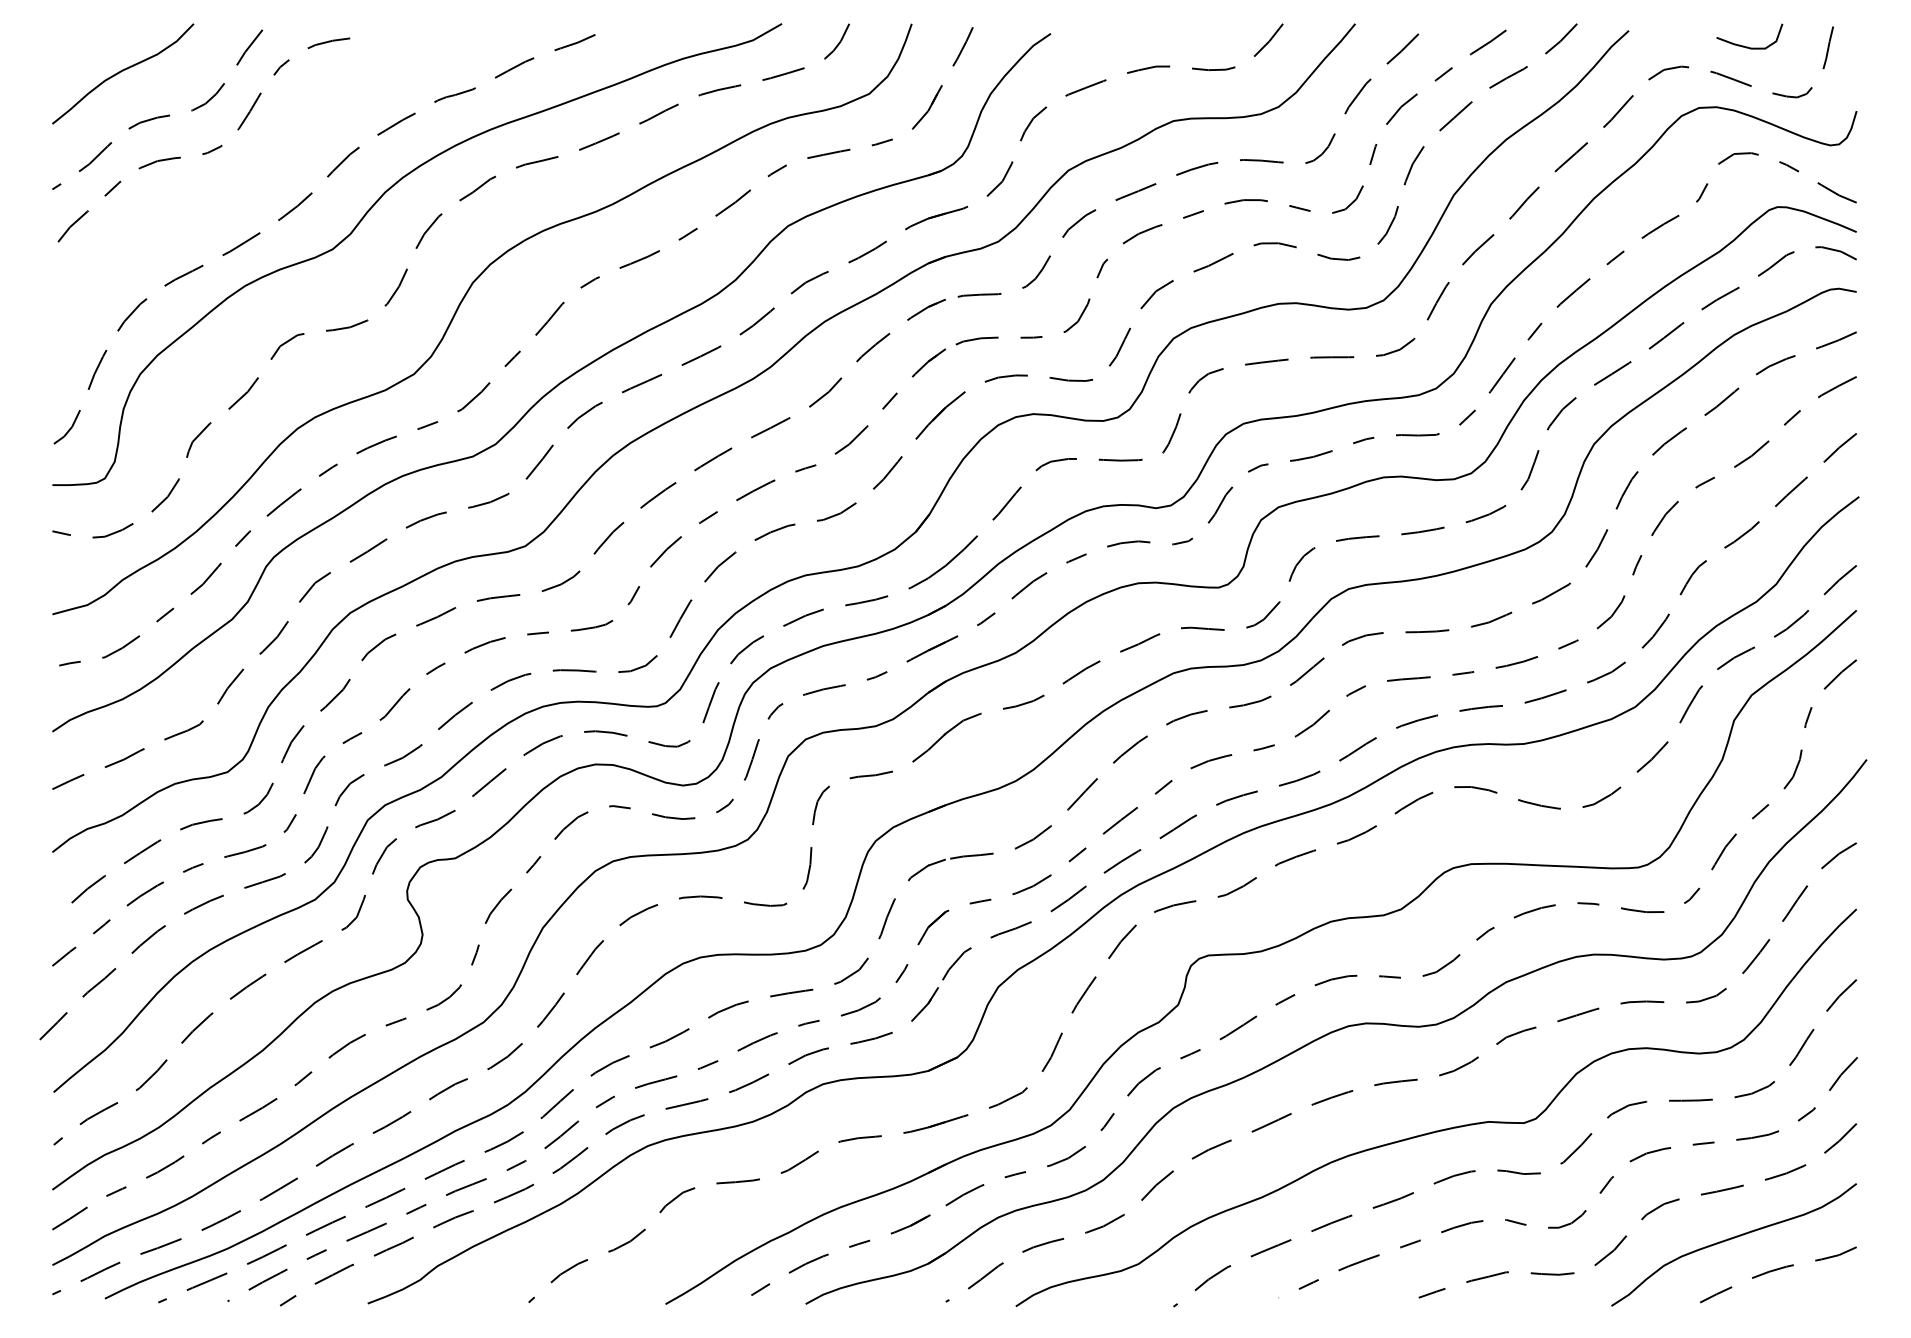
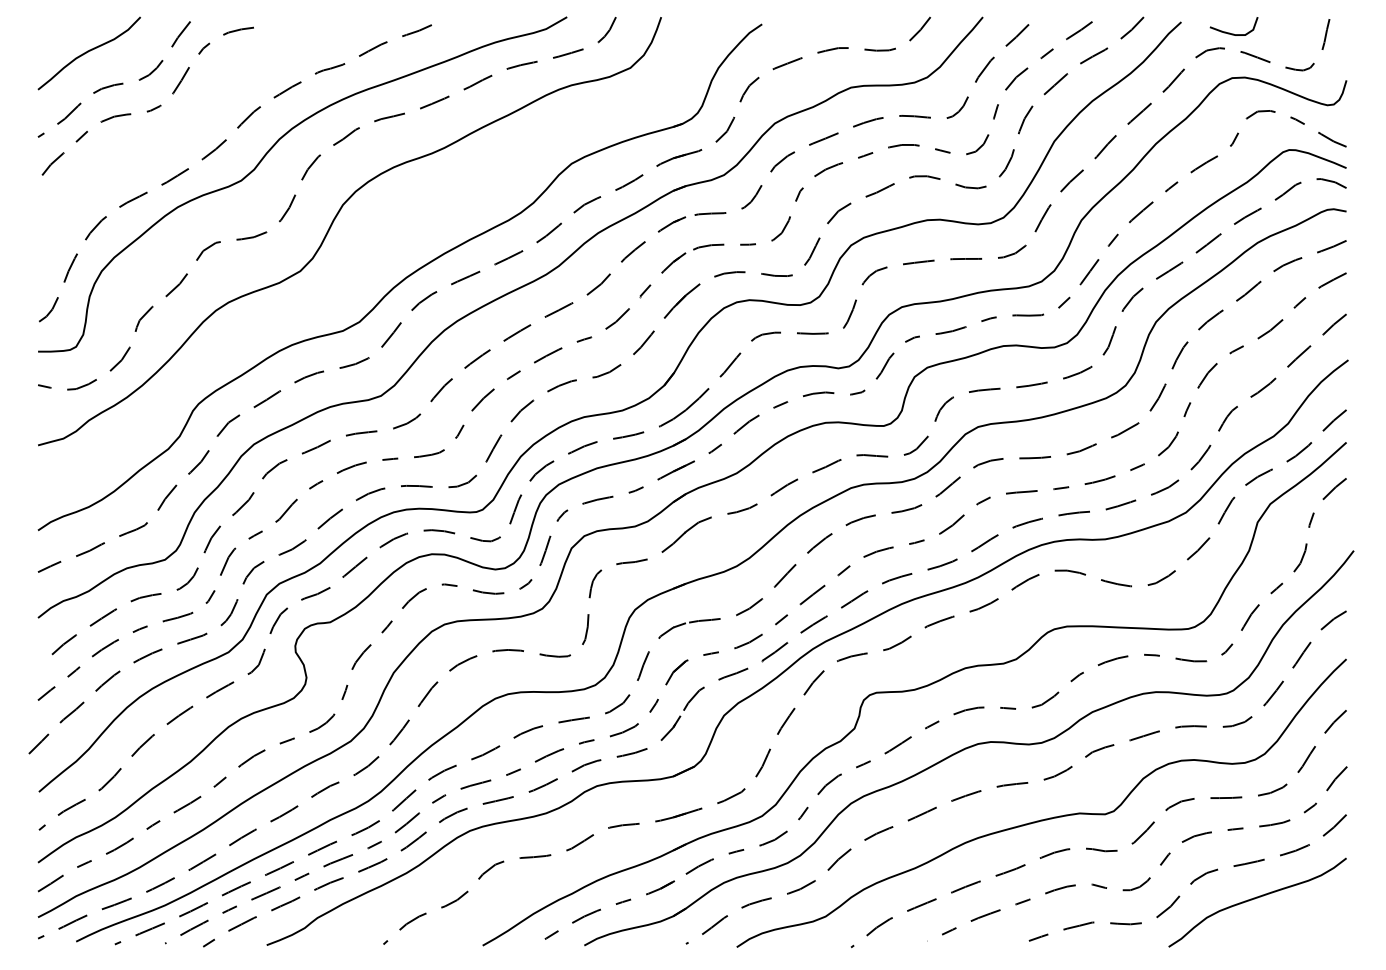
curve: (1749, 46) -> (1233, 33), moved
part: (516, 347) -> (374, 251), removed
curve: (1778, 1270) -> (1289, 921), removed

